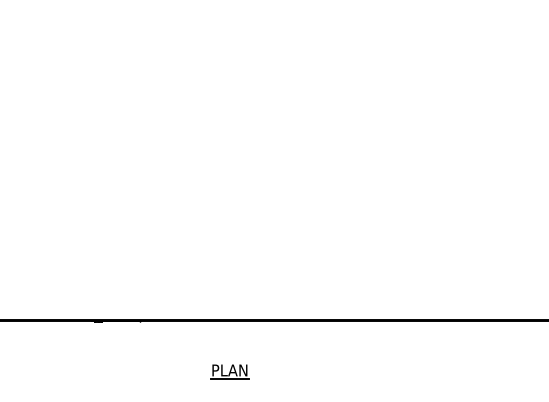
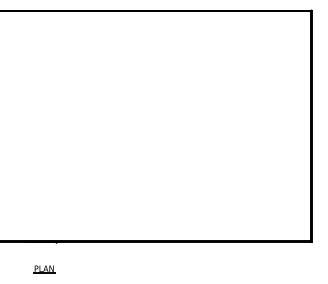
part: (230, 371) -> (44, 269), moved

